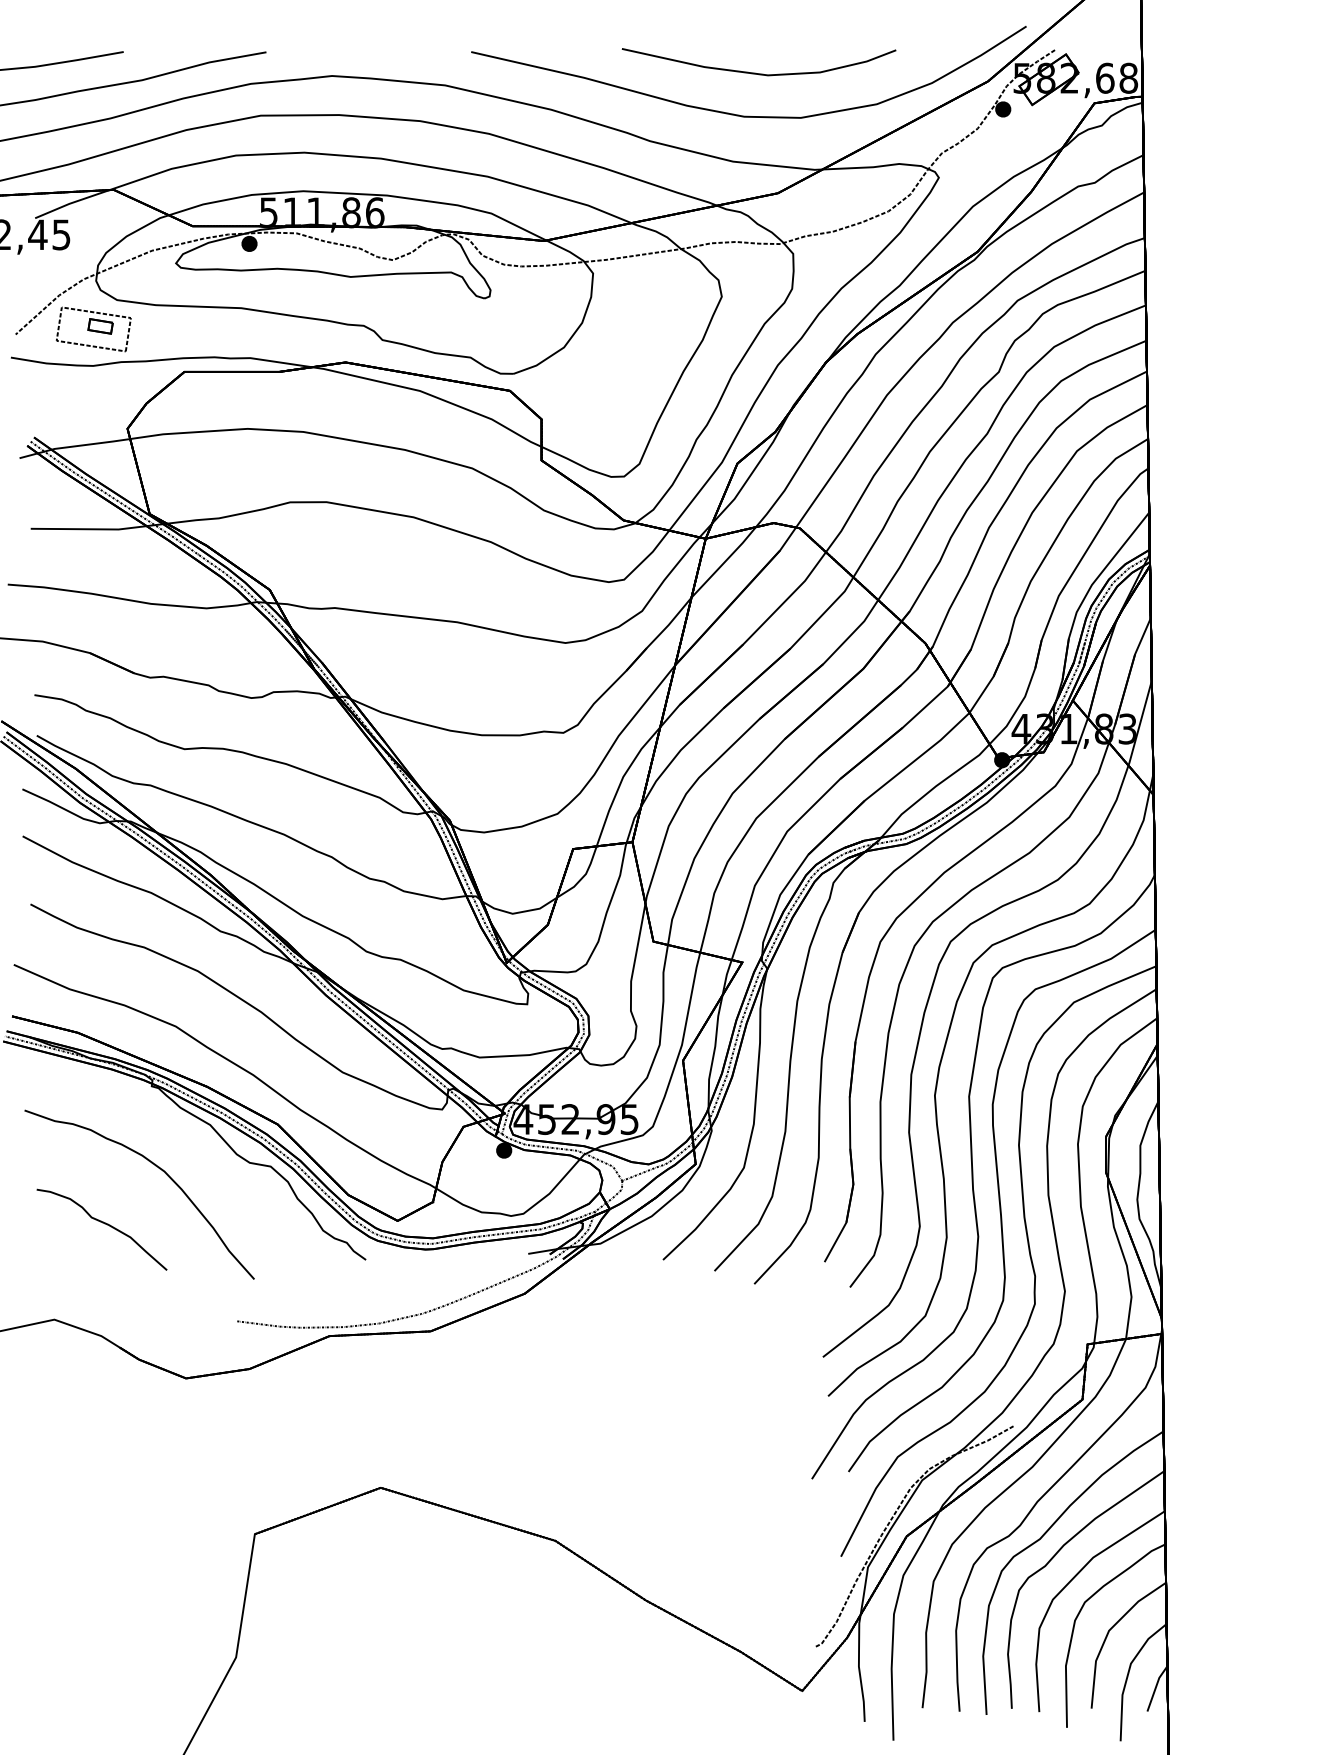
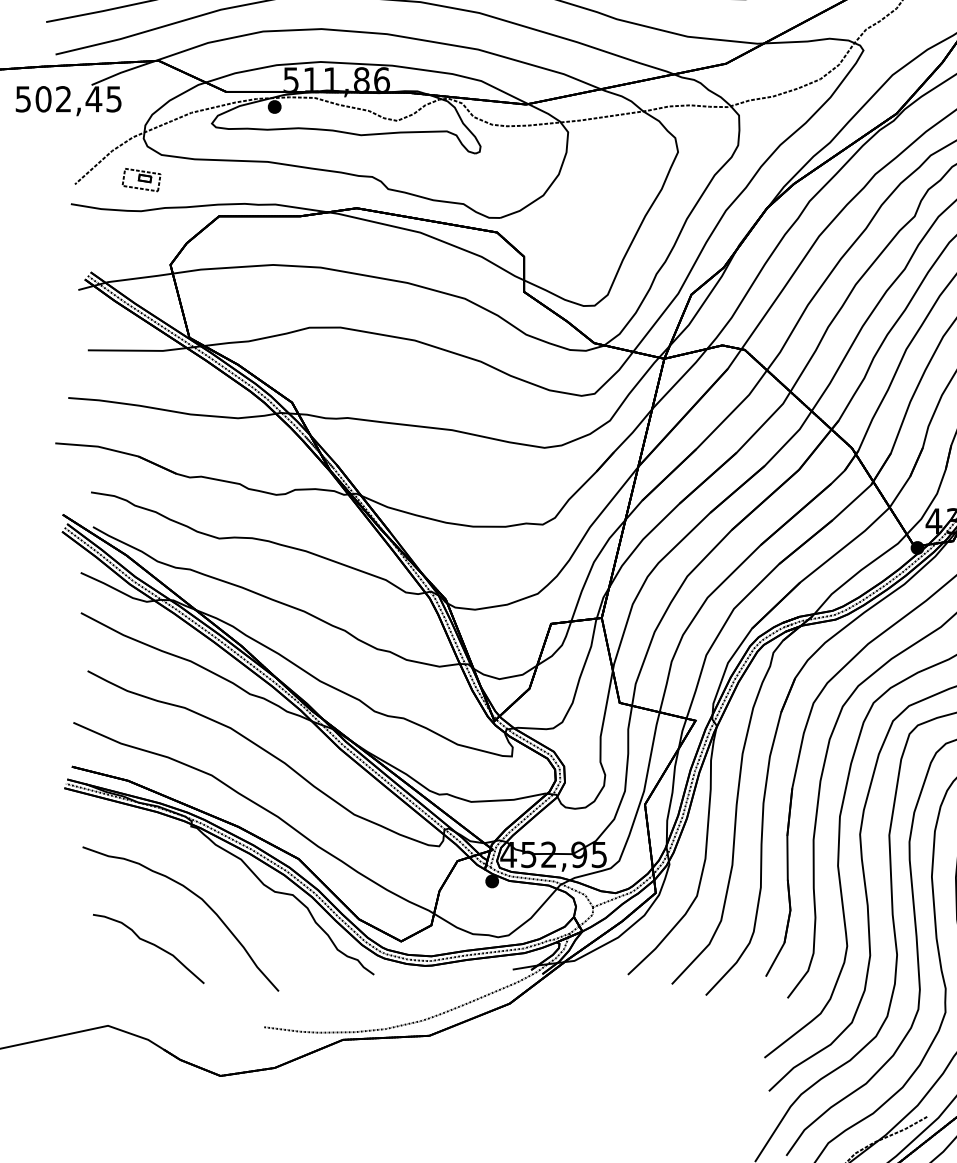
part: (93, 329) -> (141, 180), size x0.6

